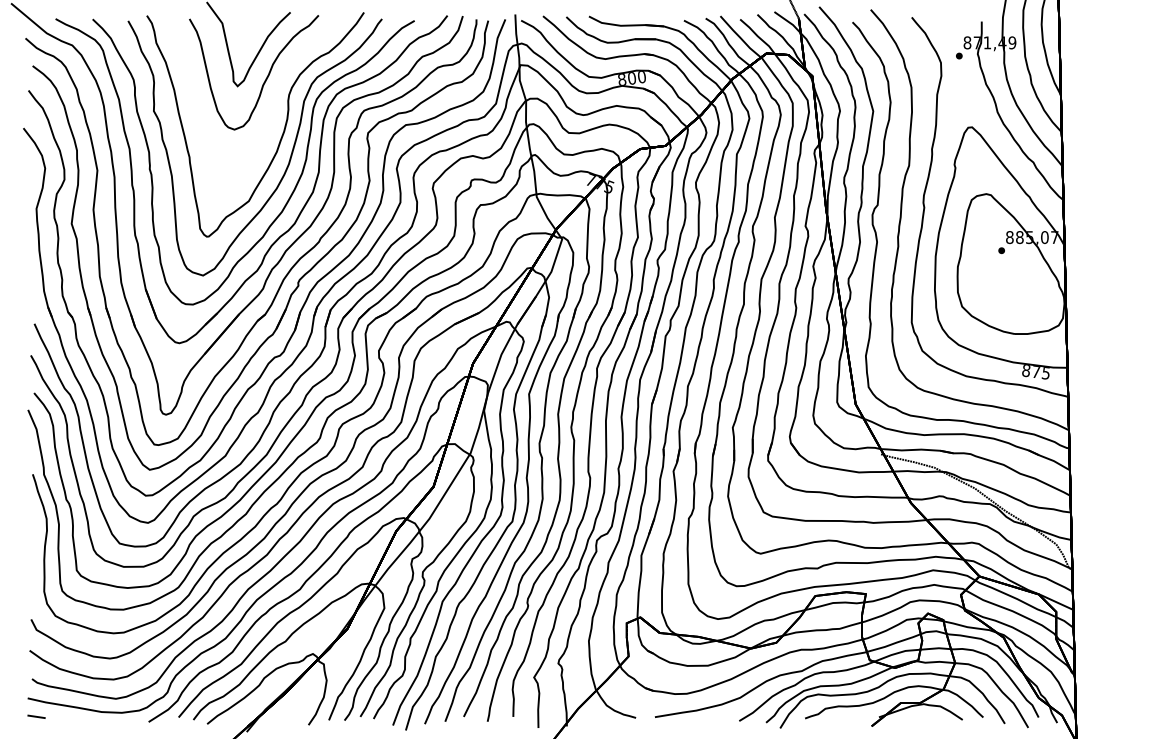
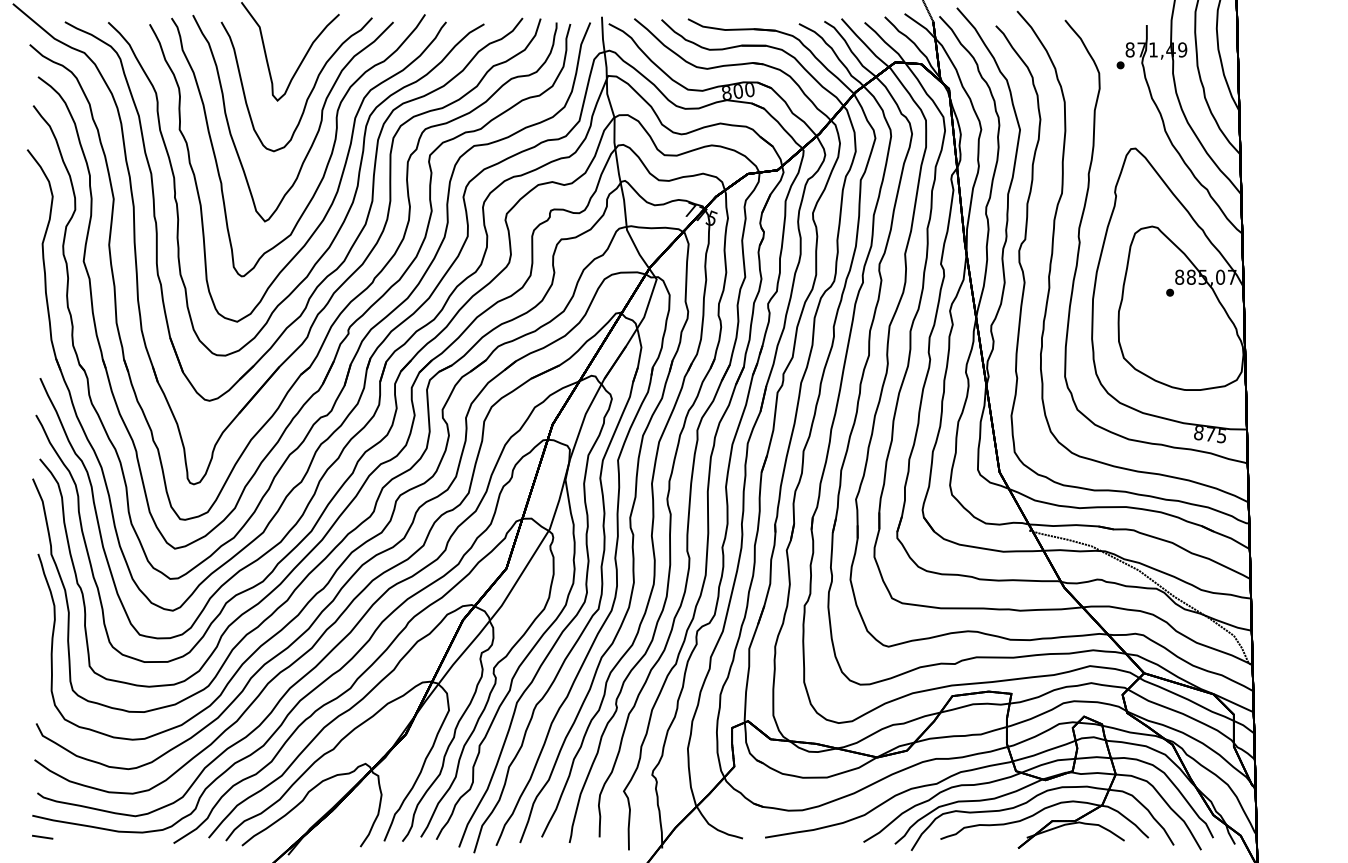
part: (273, 105) -> (319, 123), added

